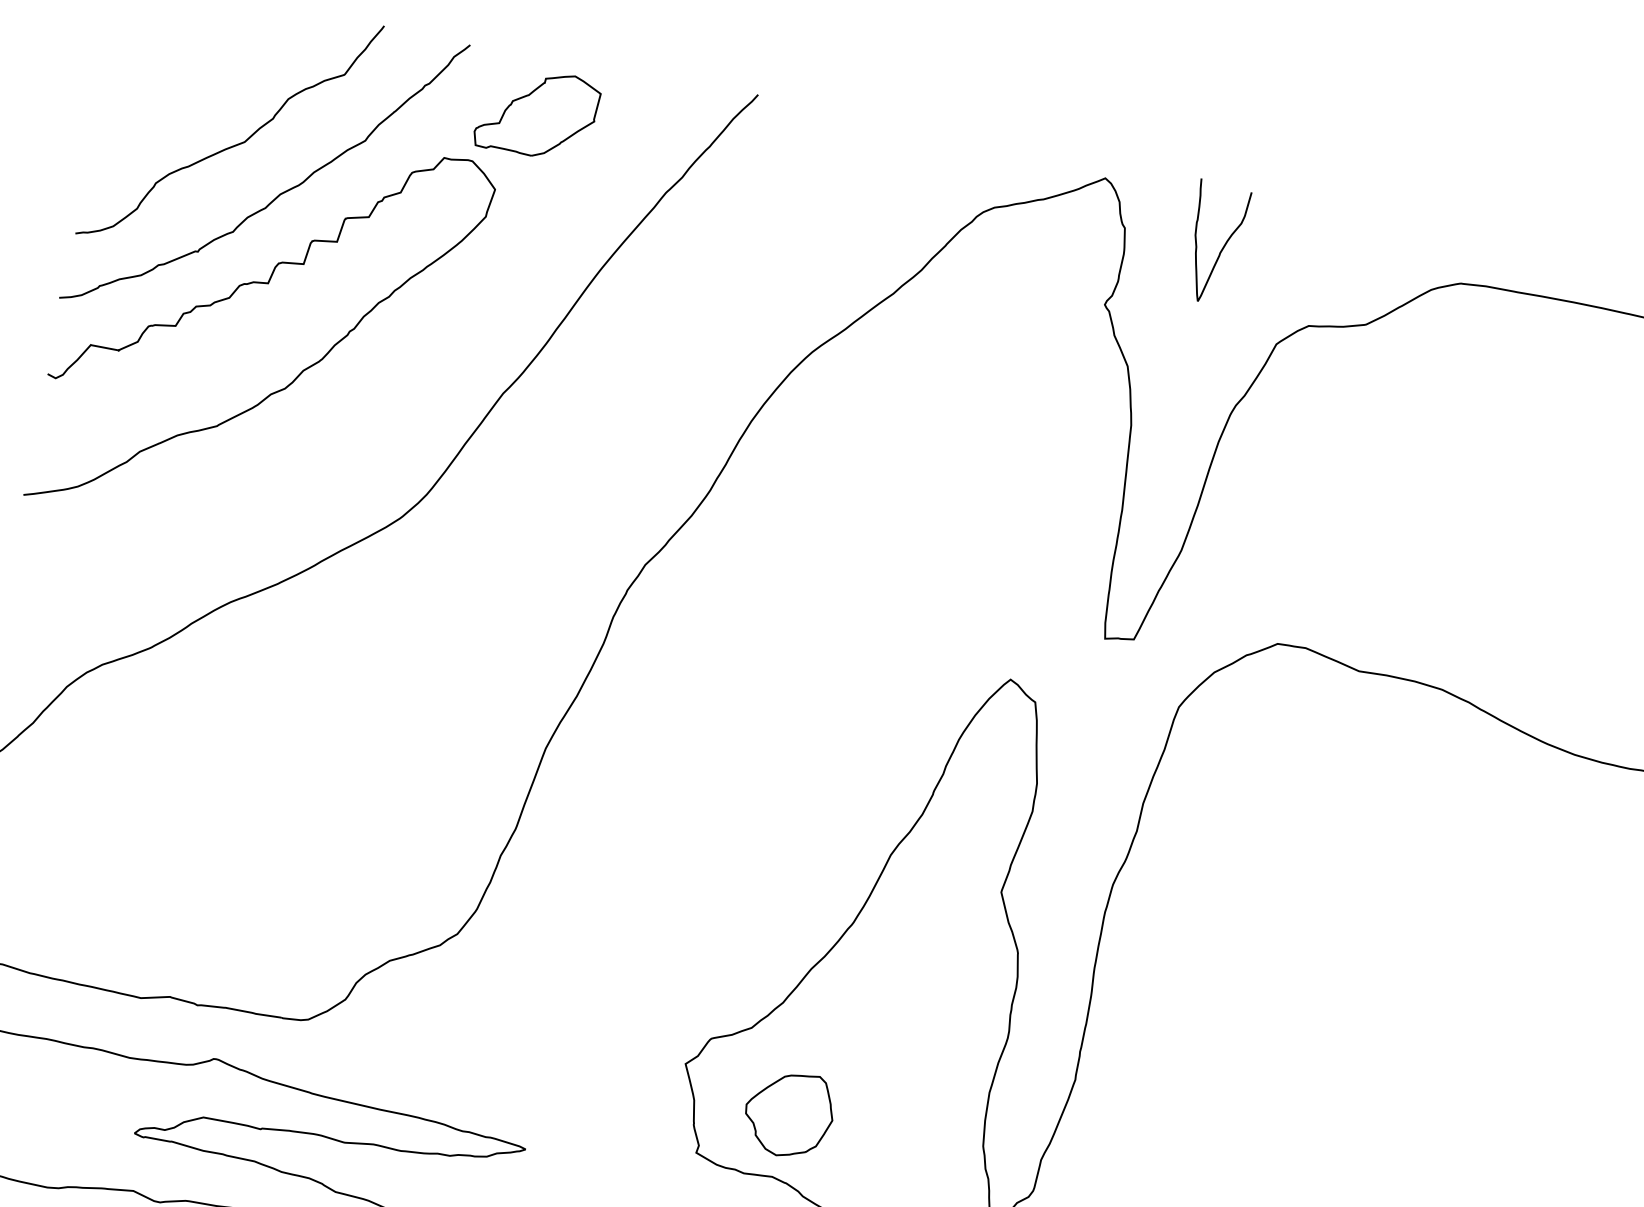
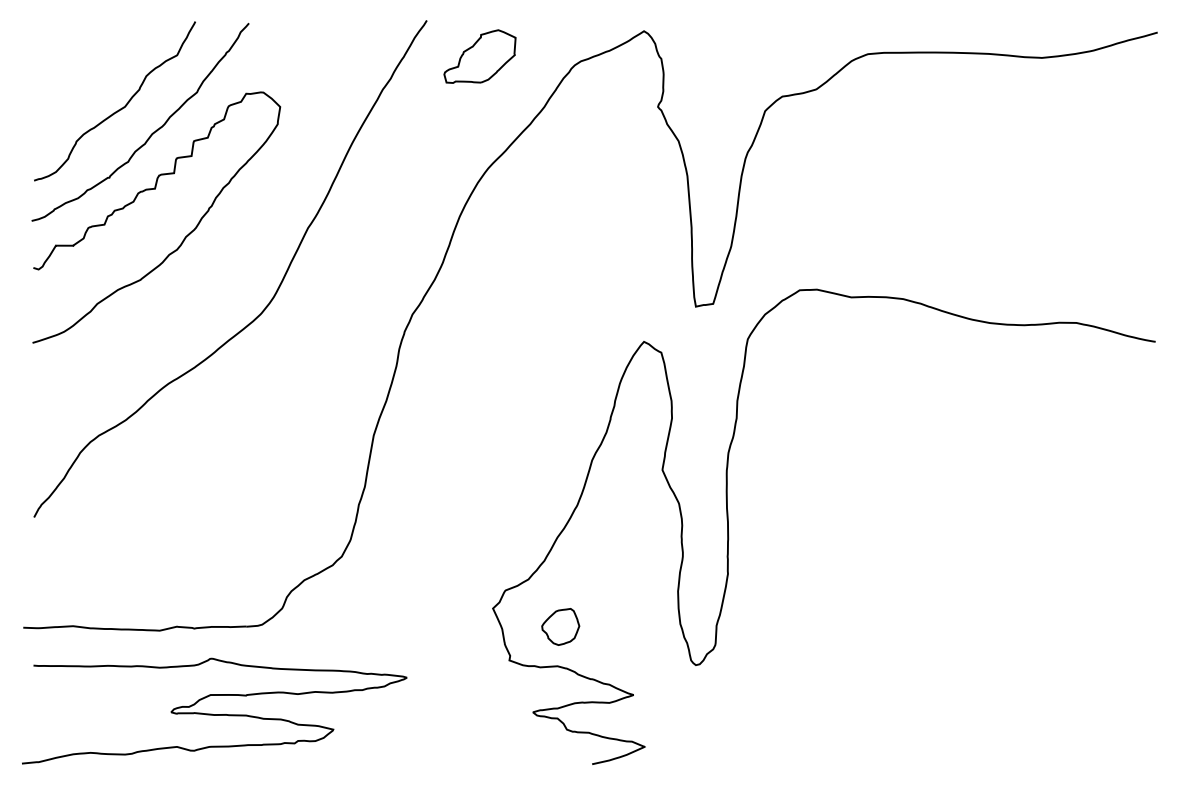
part: (536, 113) -> (479, 56), moved
curve: (1222, 245) -> (721, 58), removed
part: (789, 1113) -> (560, 626), size x0.7

